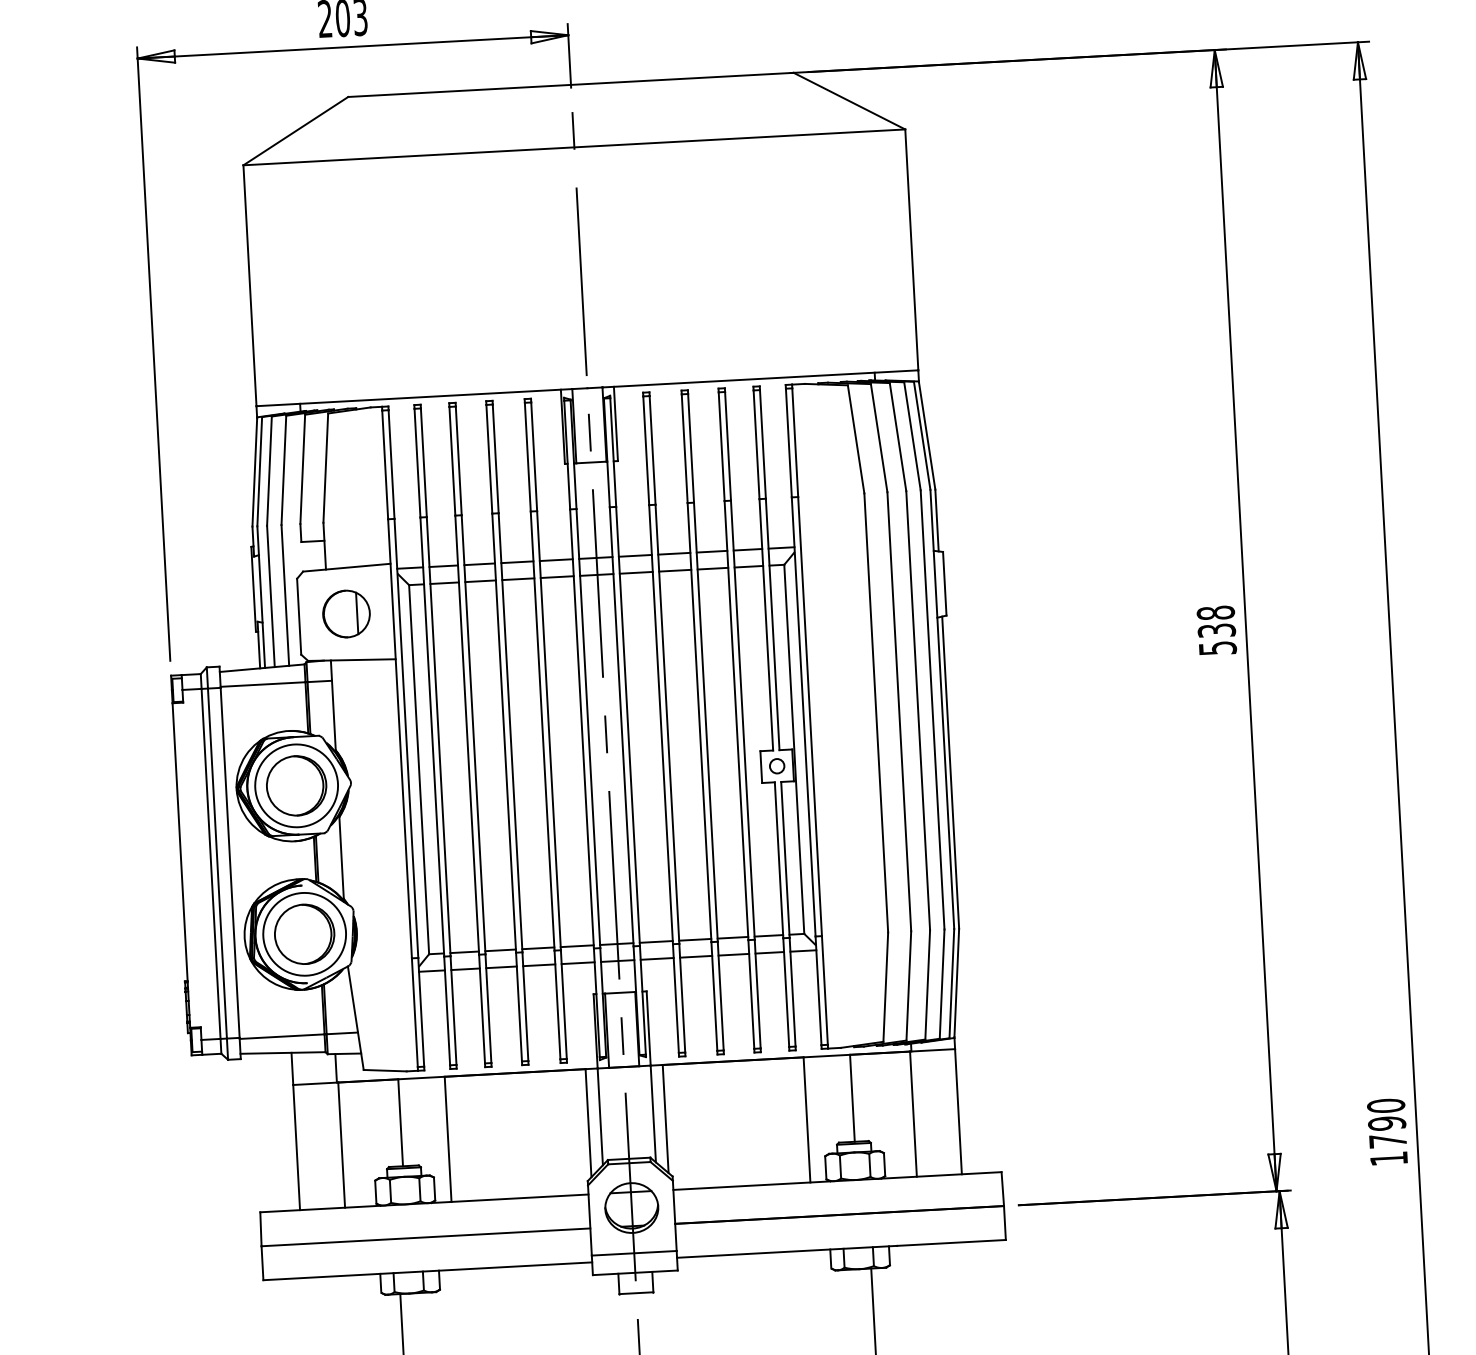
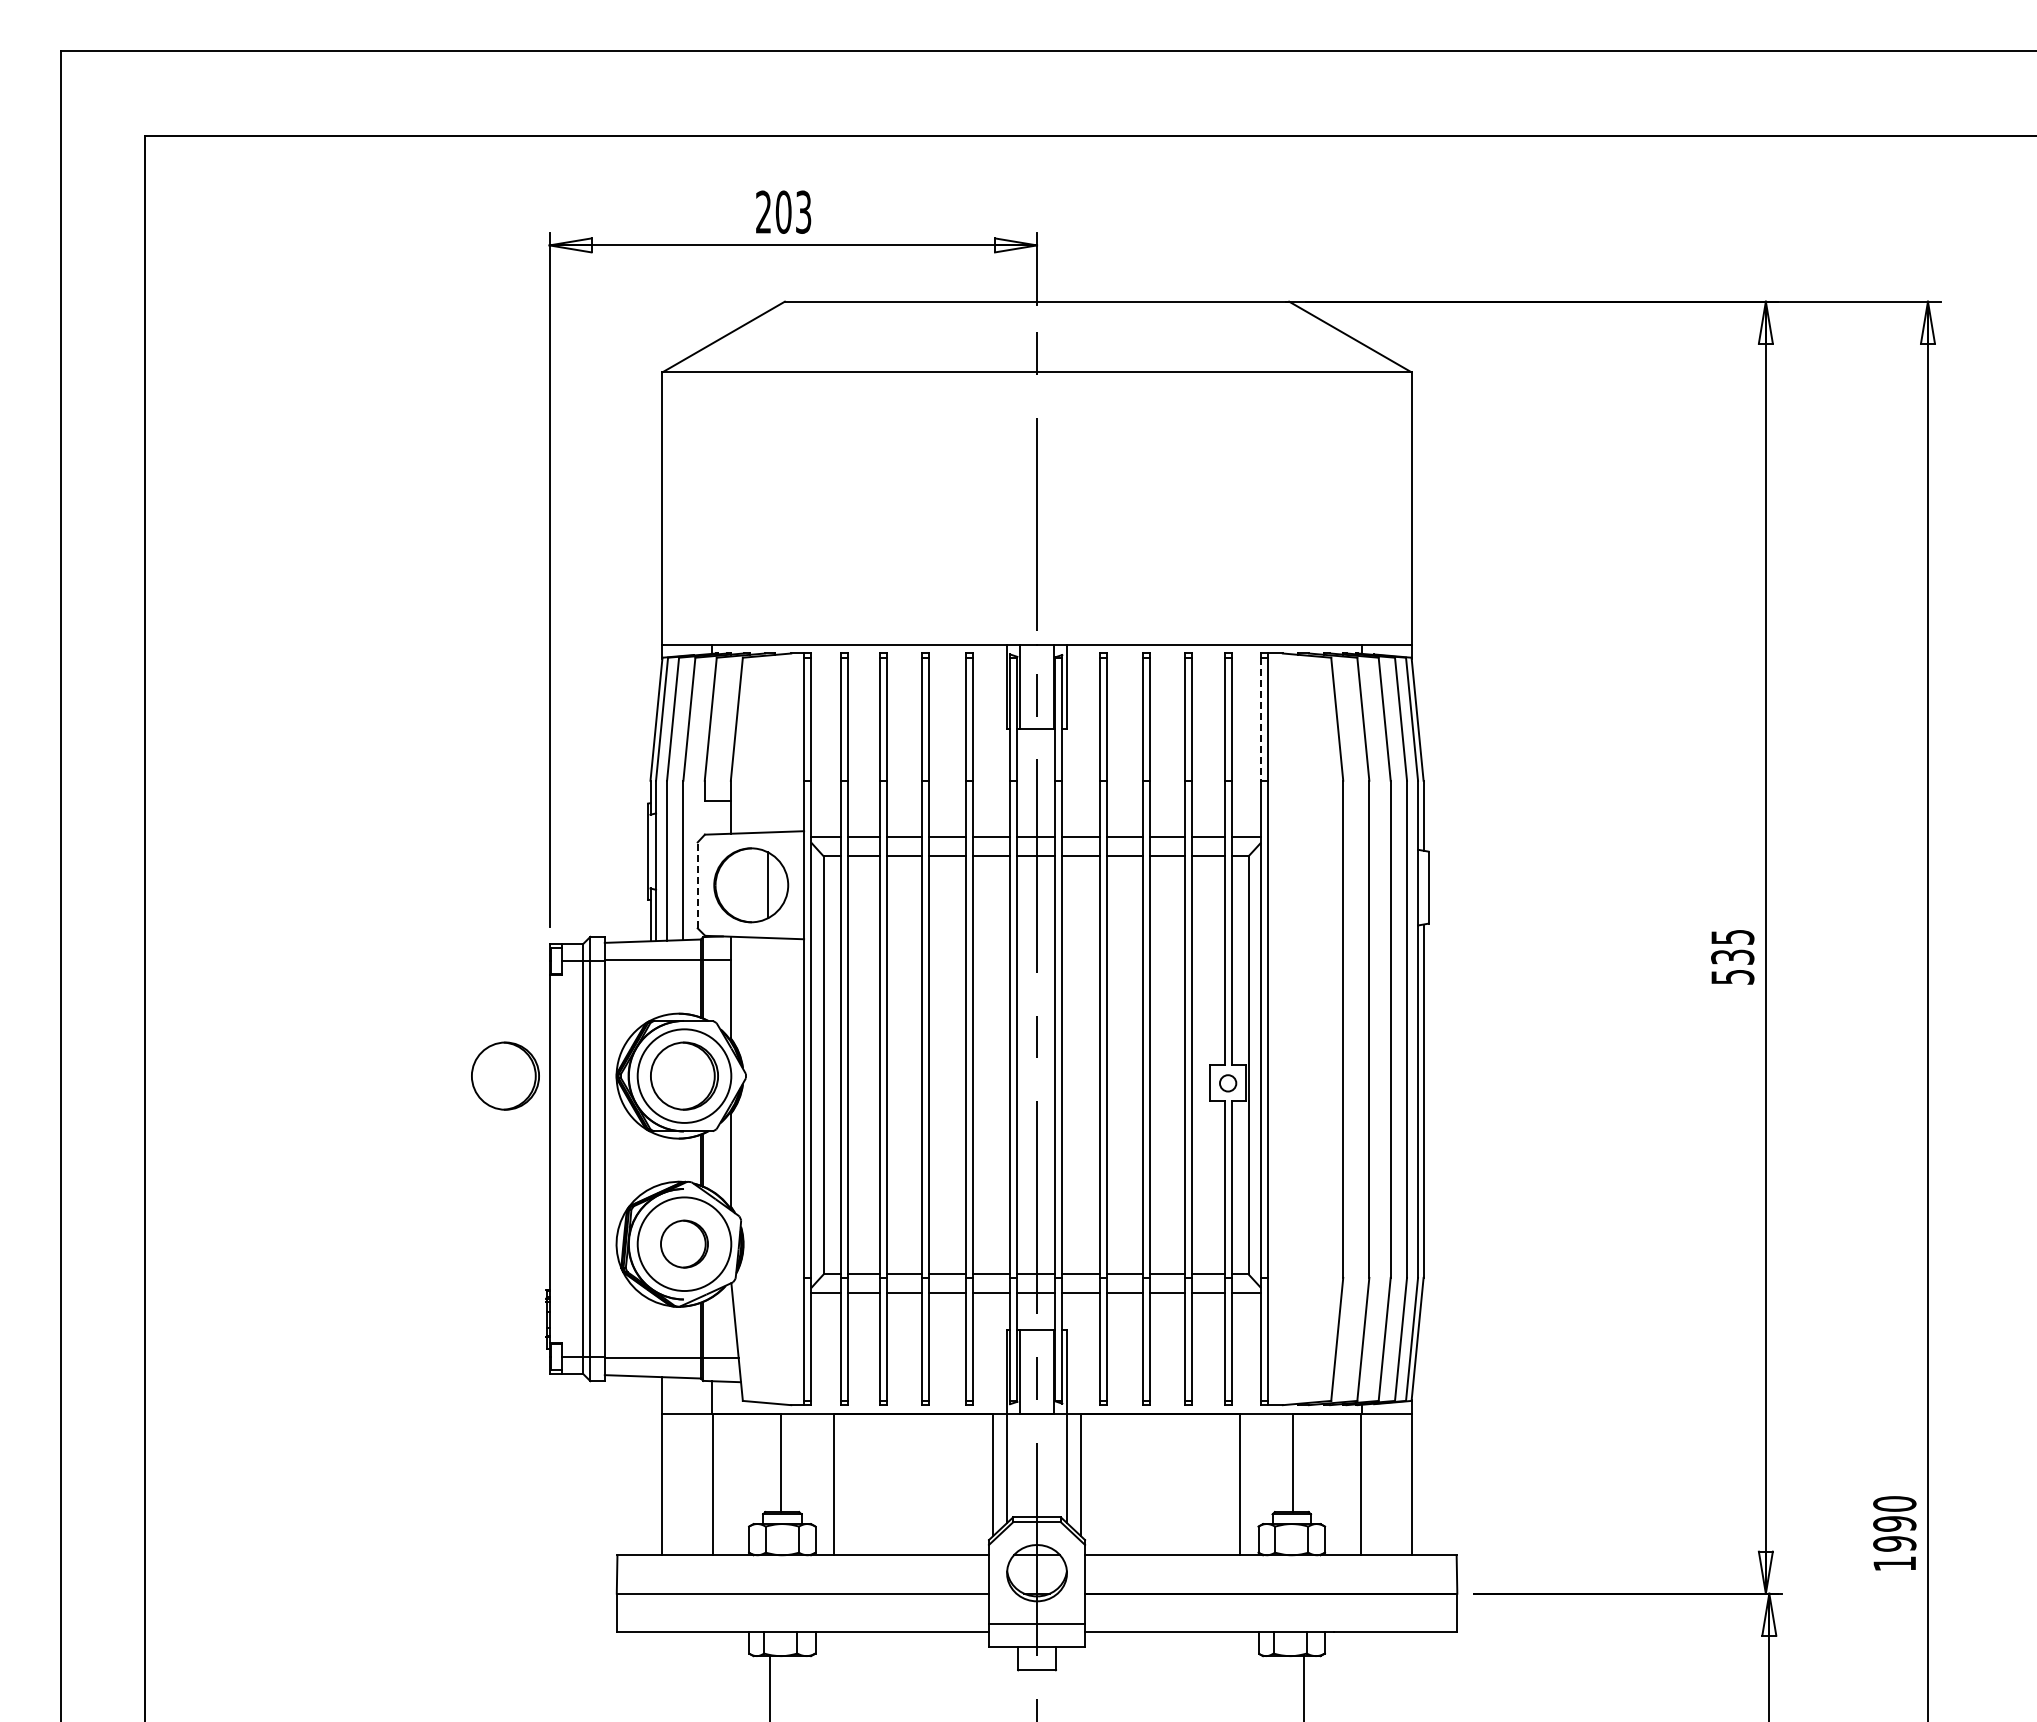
line: (789, 443) -> (1261, 719), solid -> dashed
part: (346, 613) -> (751, 884), size x1.4
text: (1215, 613) -> (1732, 937), 538 -> 535
line: (298, 616) -> (697, 885), solid -> dashed
part: (138, 793) -> (505, 1075), added
part: (304, 933) -> (684, 1243), size x0.7
text: (1387, 1140) -> (1894, 1543), 1790 -> 1990

